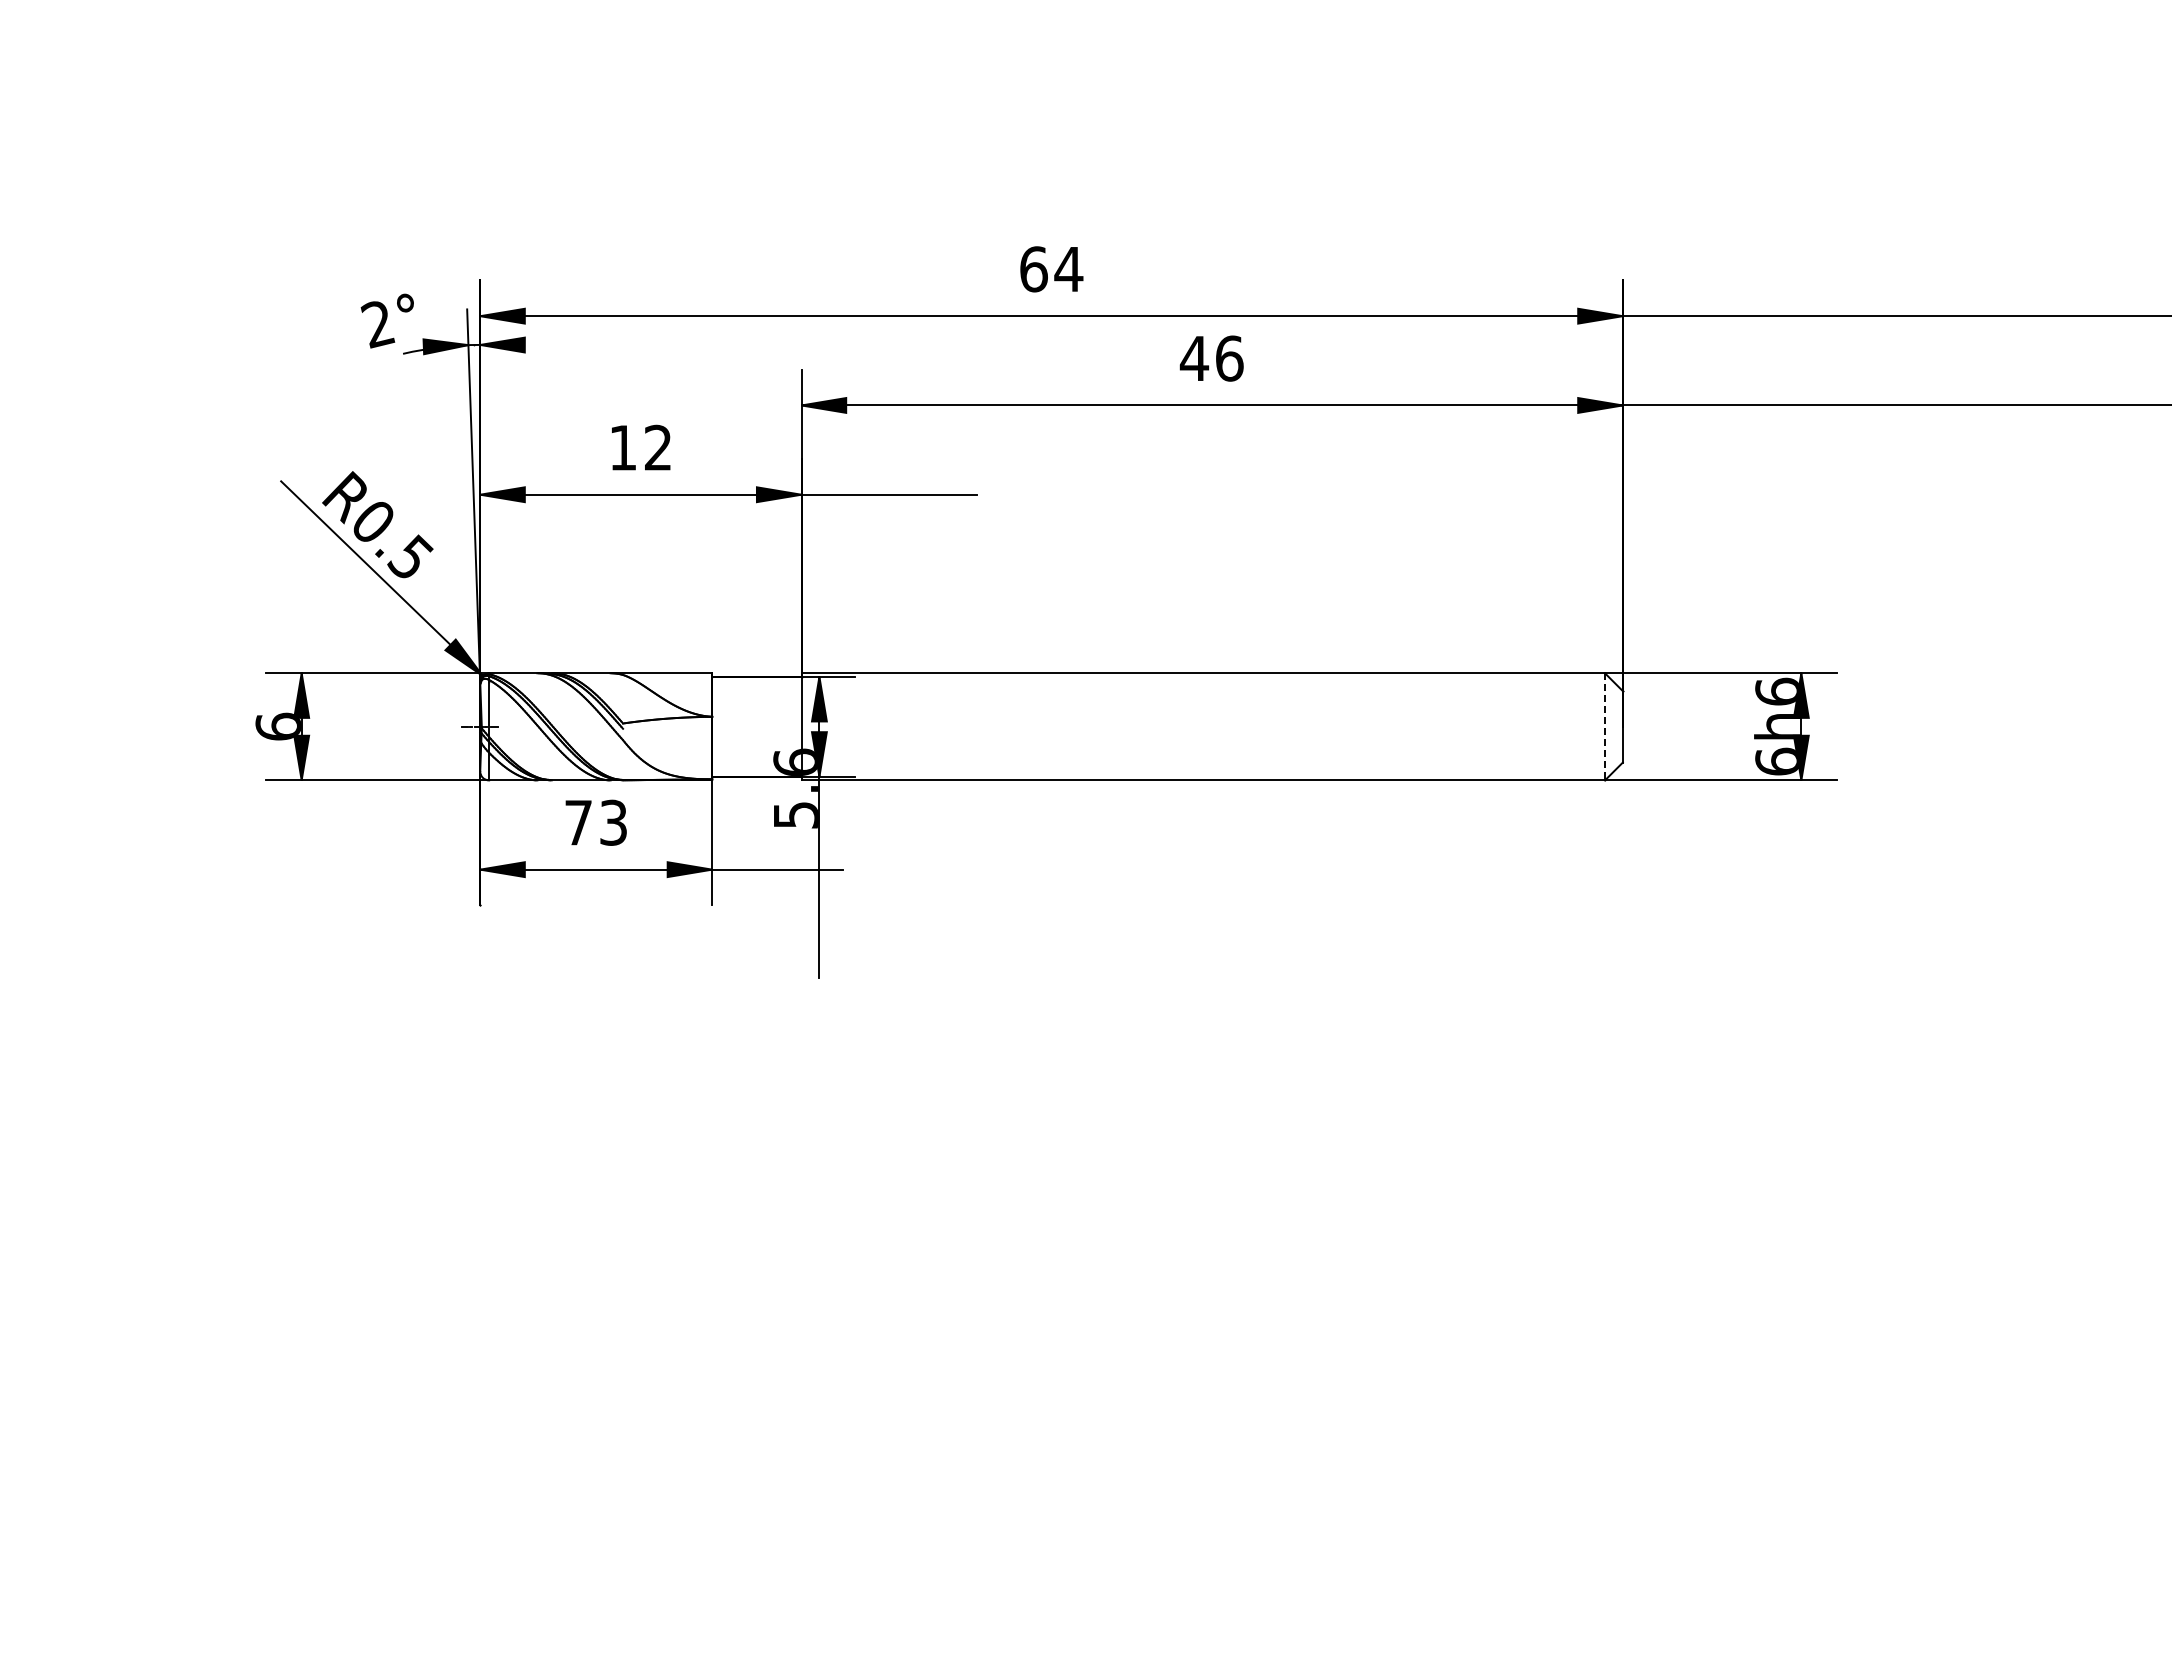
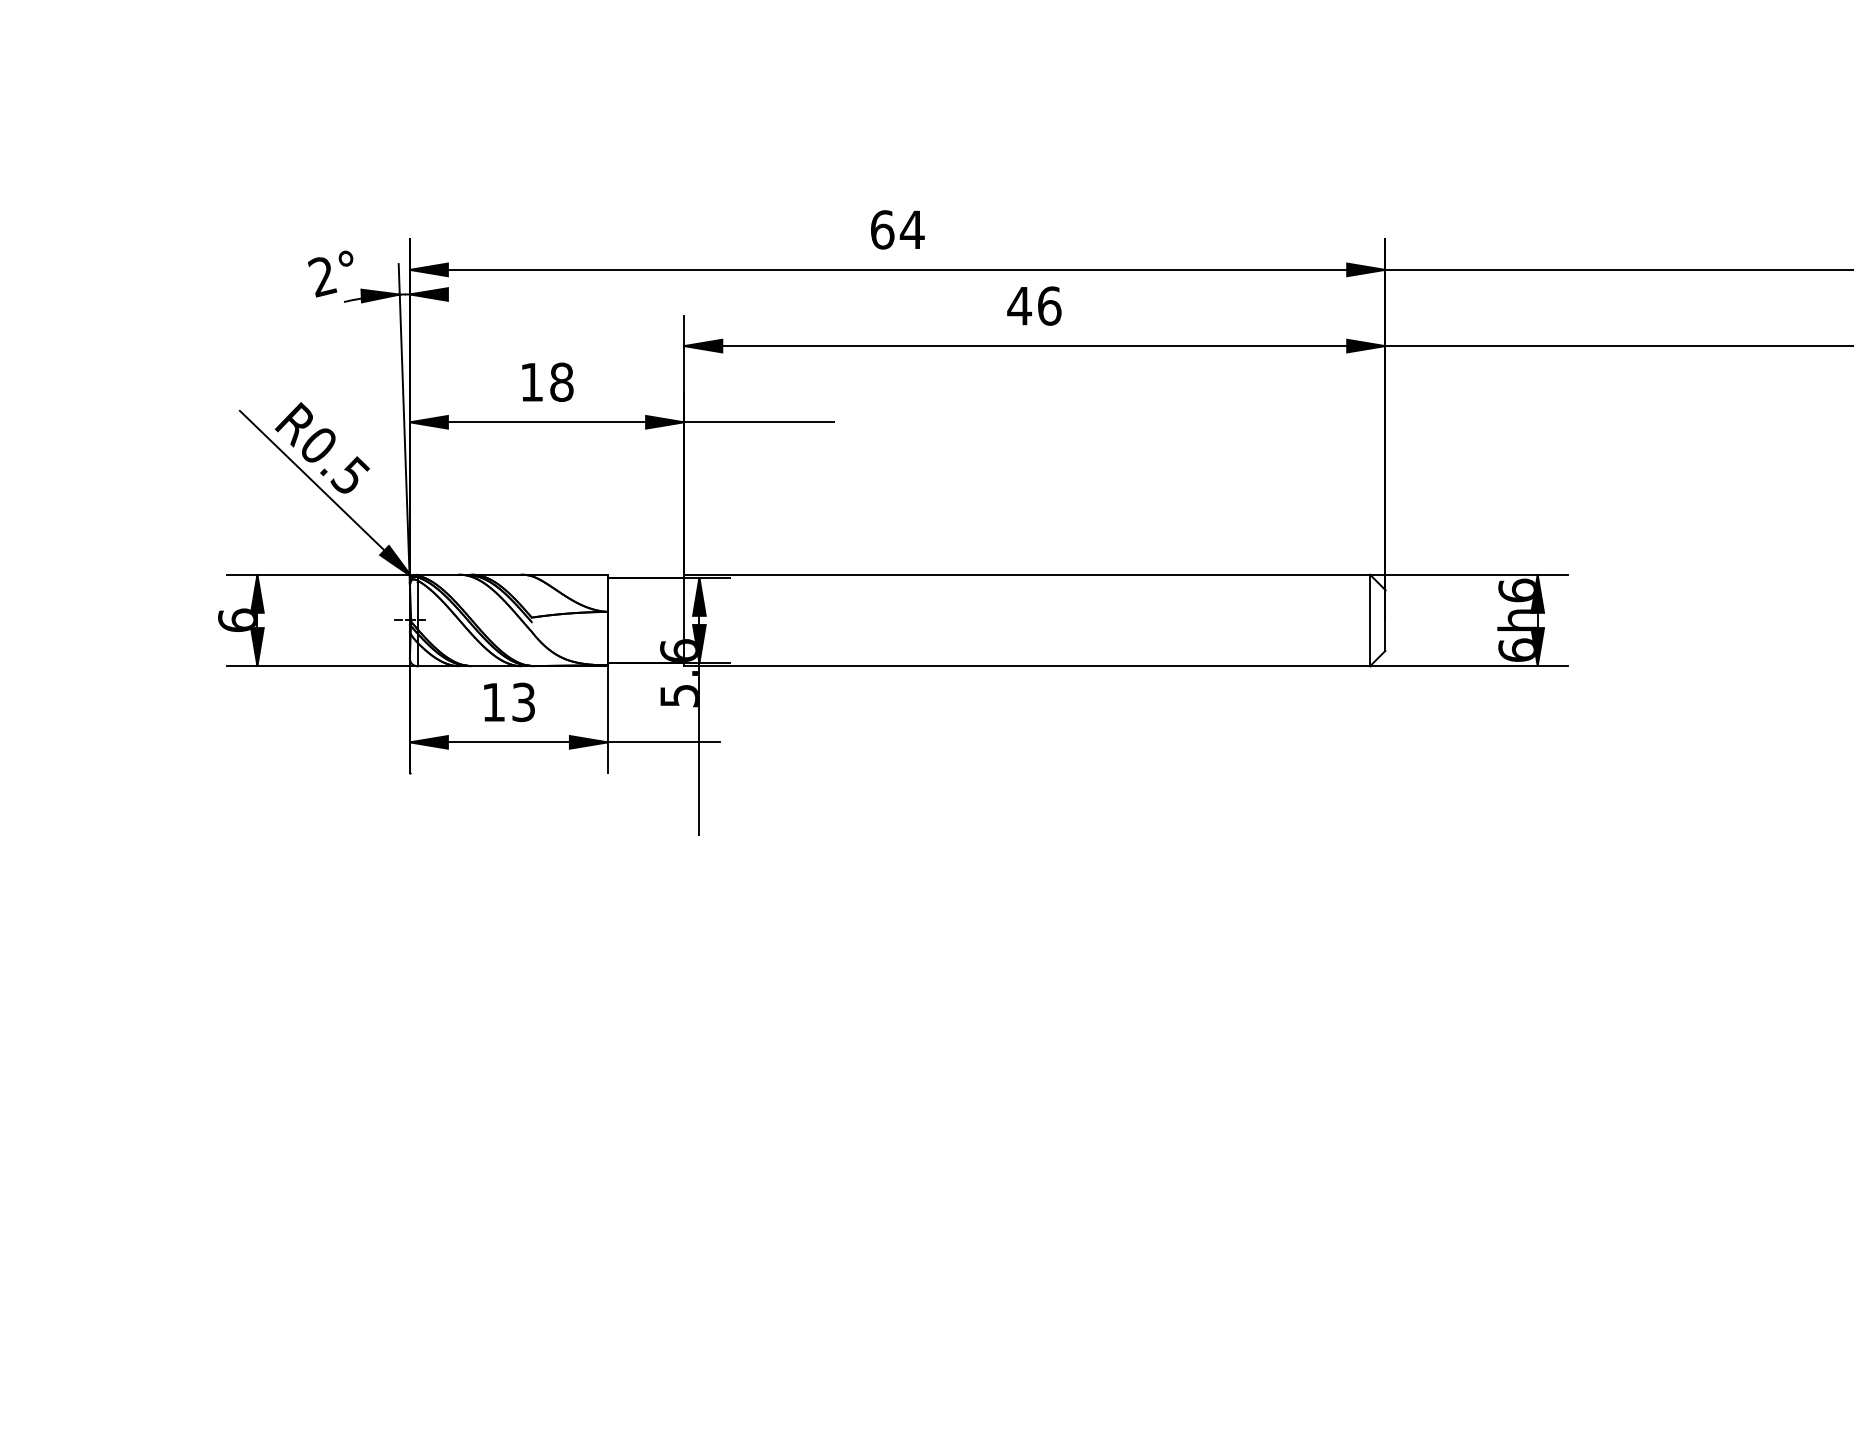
text: (658, 447) -> (562, 381), 12 -> 18
line: (1605, 726) -> (1370, 620), dashed -> solid
text: (578, 822) -> (493, 702), 73 -> 13

